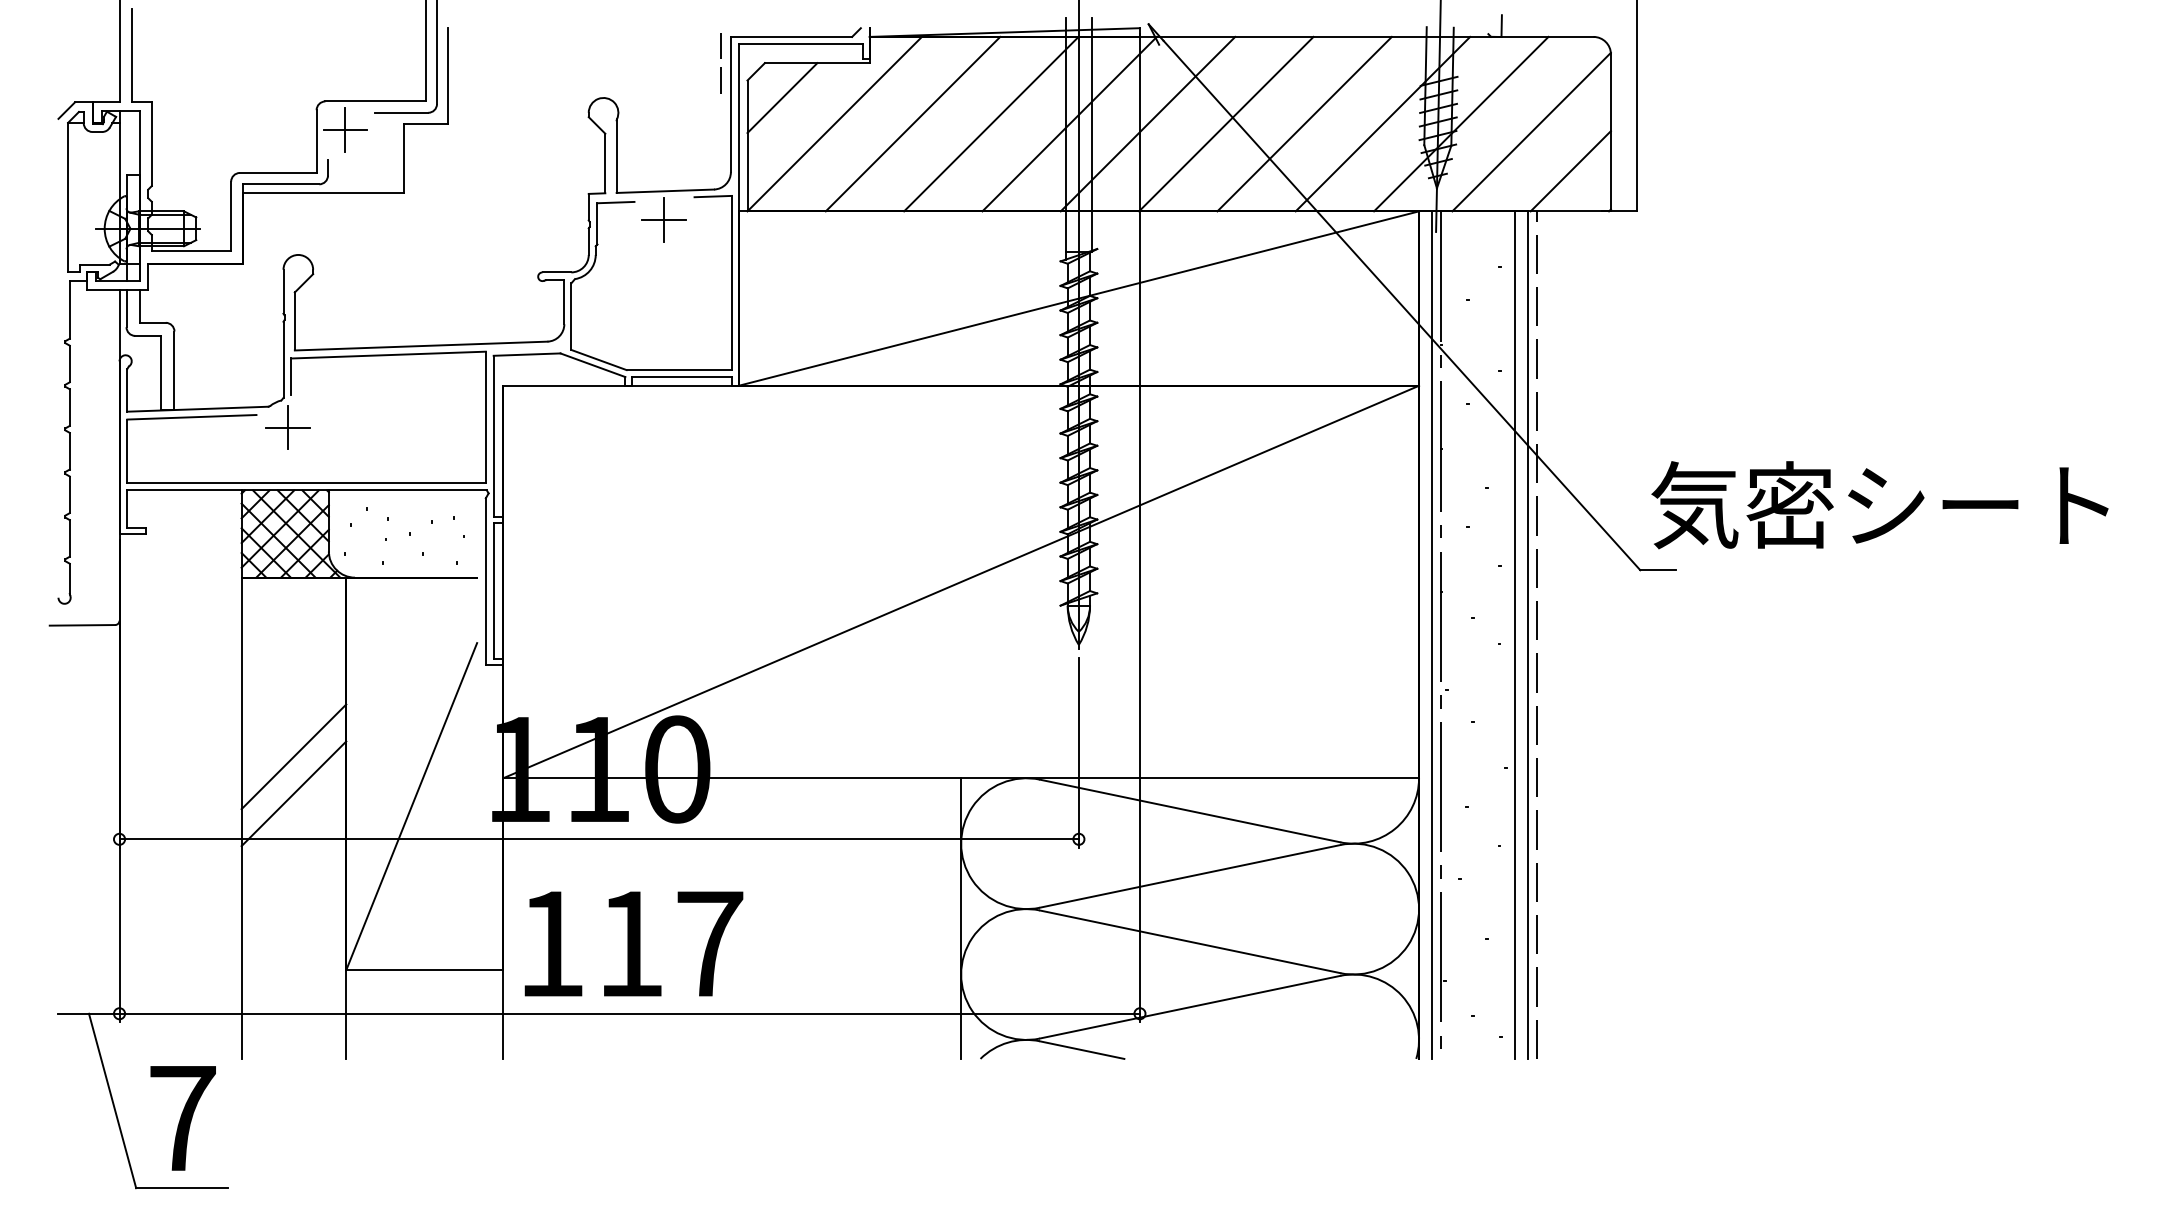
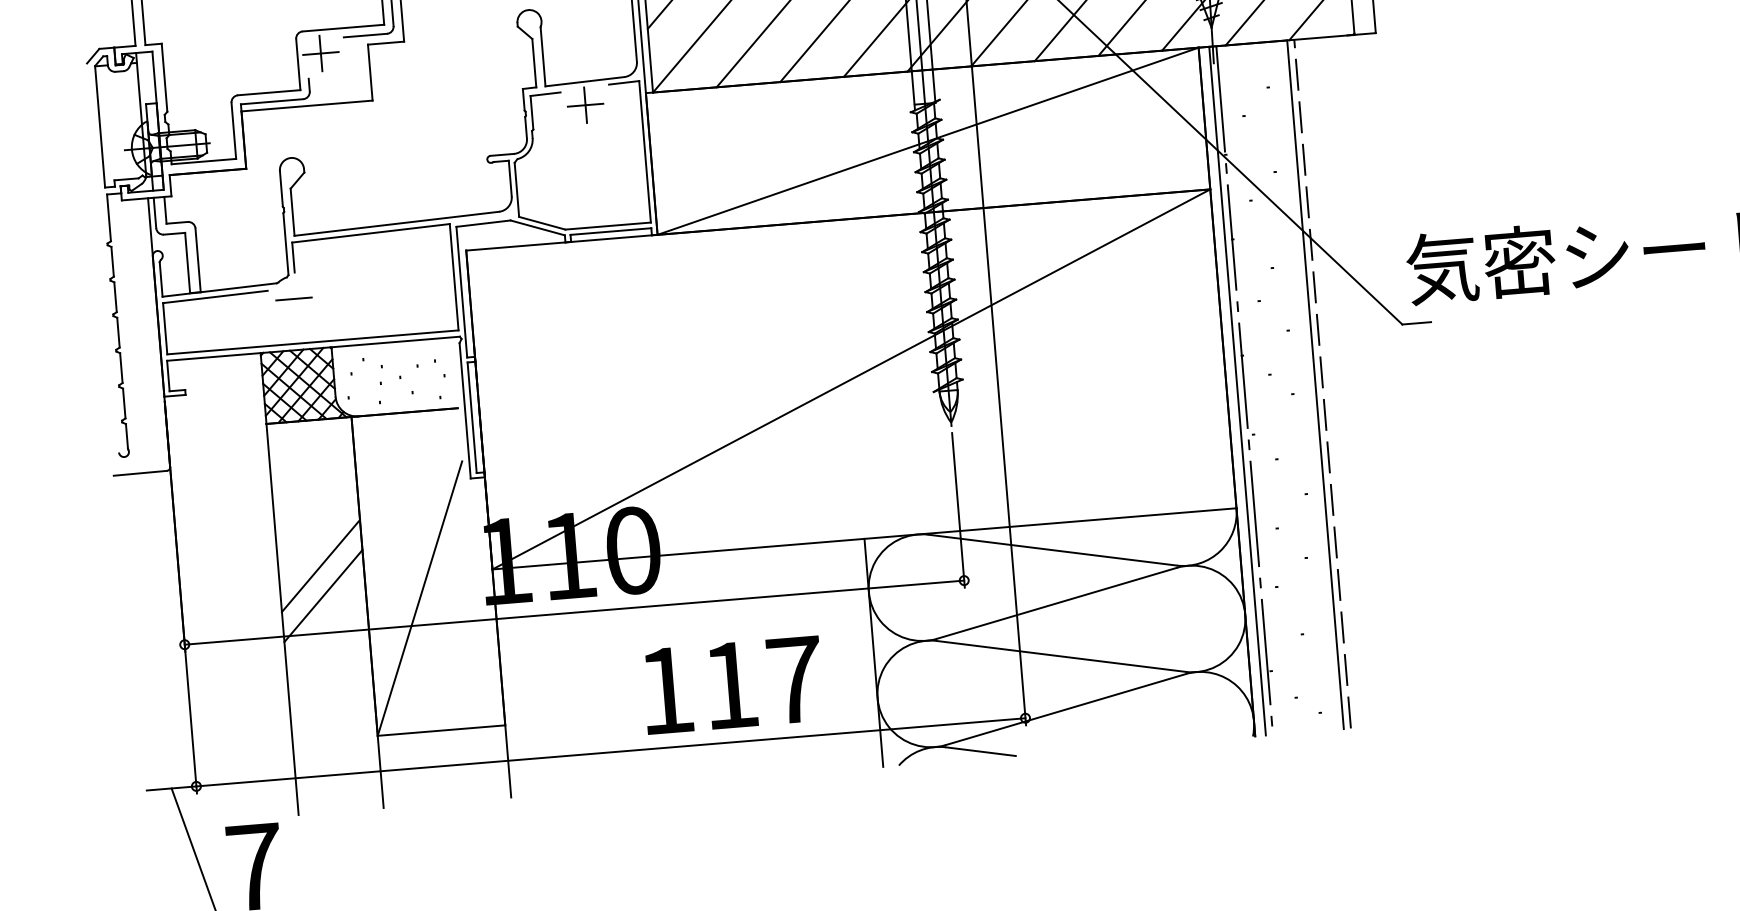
line: (287, 427) -> (293, 298), removed
line: (1515, 634) -> (1305, 385), removed
text: (633, 943) -> (732, 684), moved

